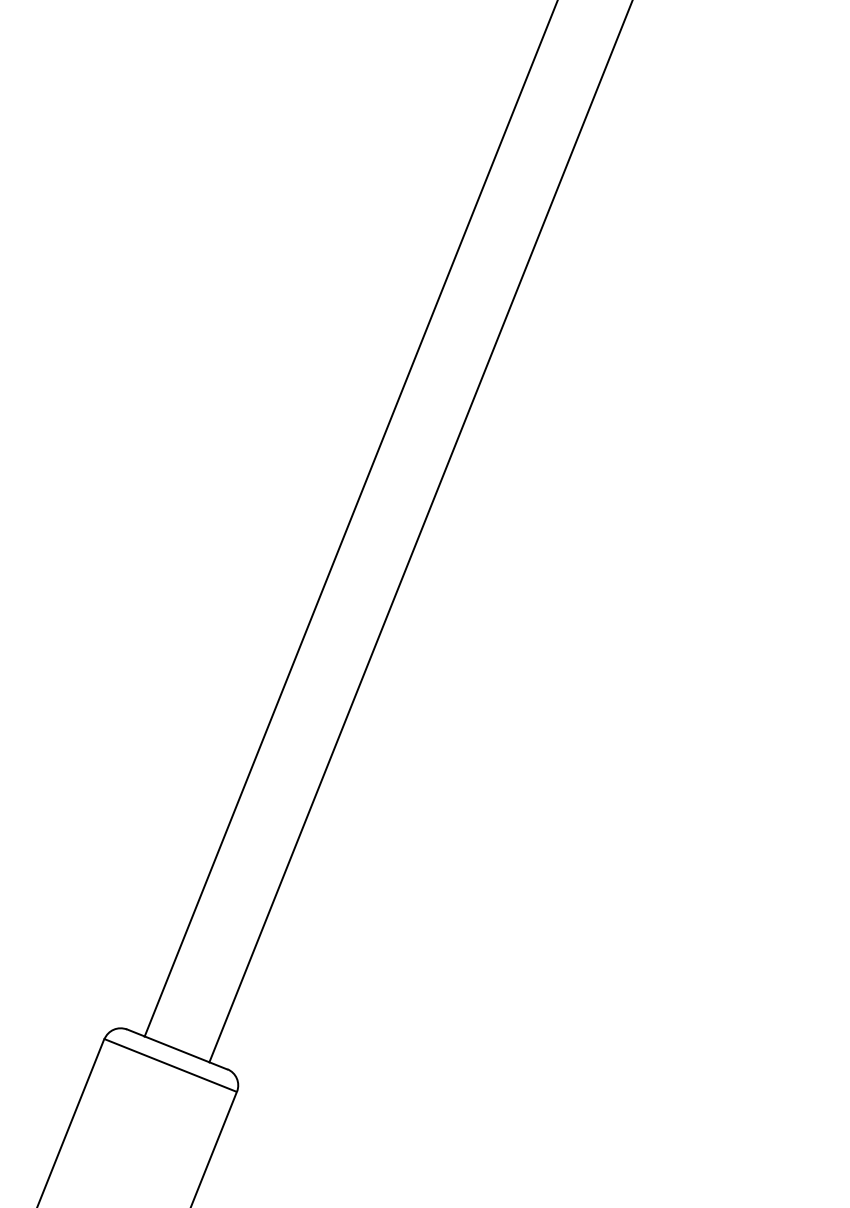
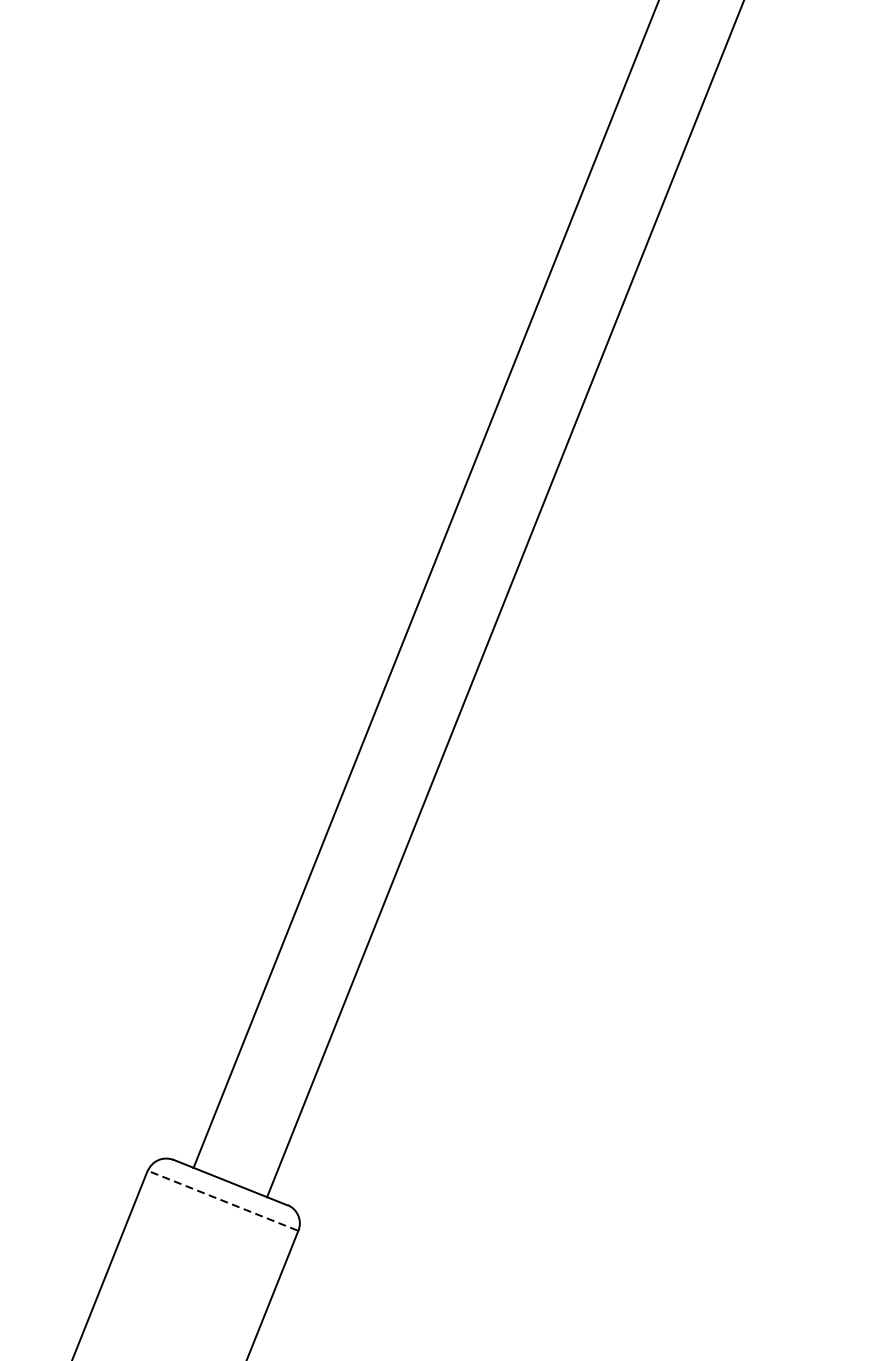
line: (170, 1065) -> (222, 1200), solid -> dashed

